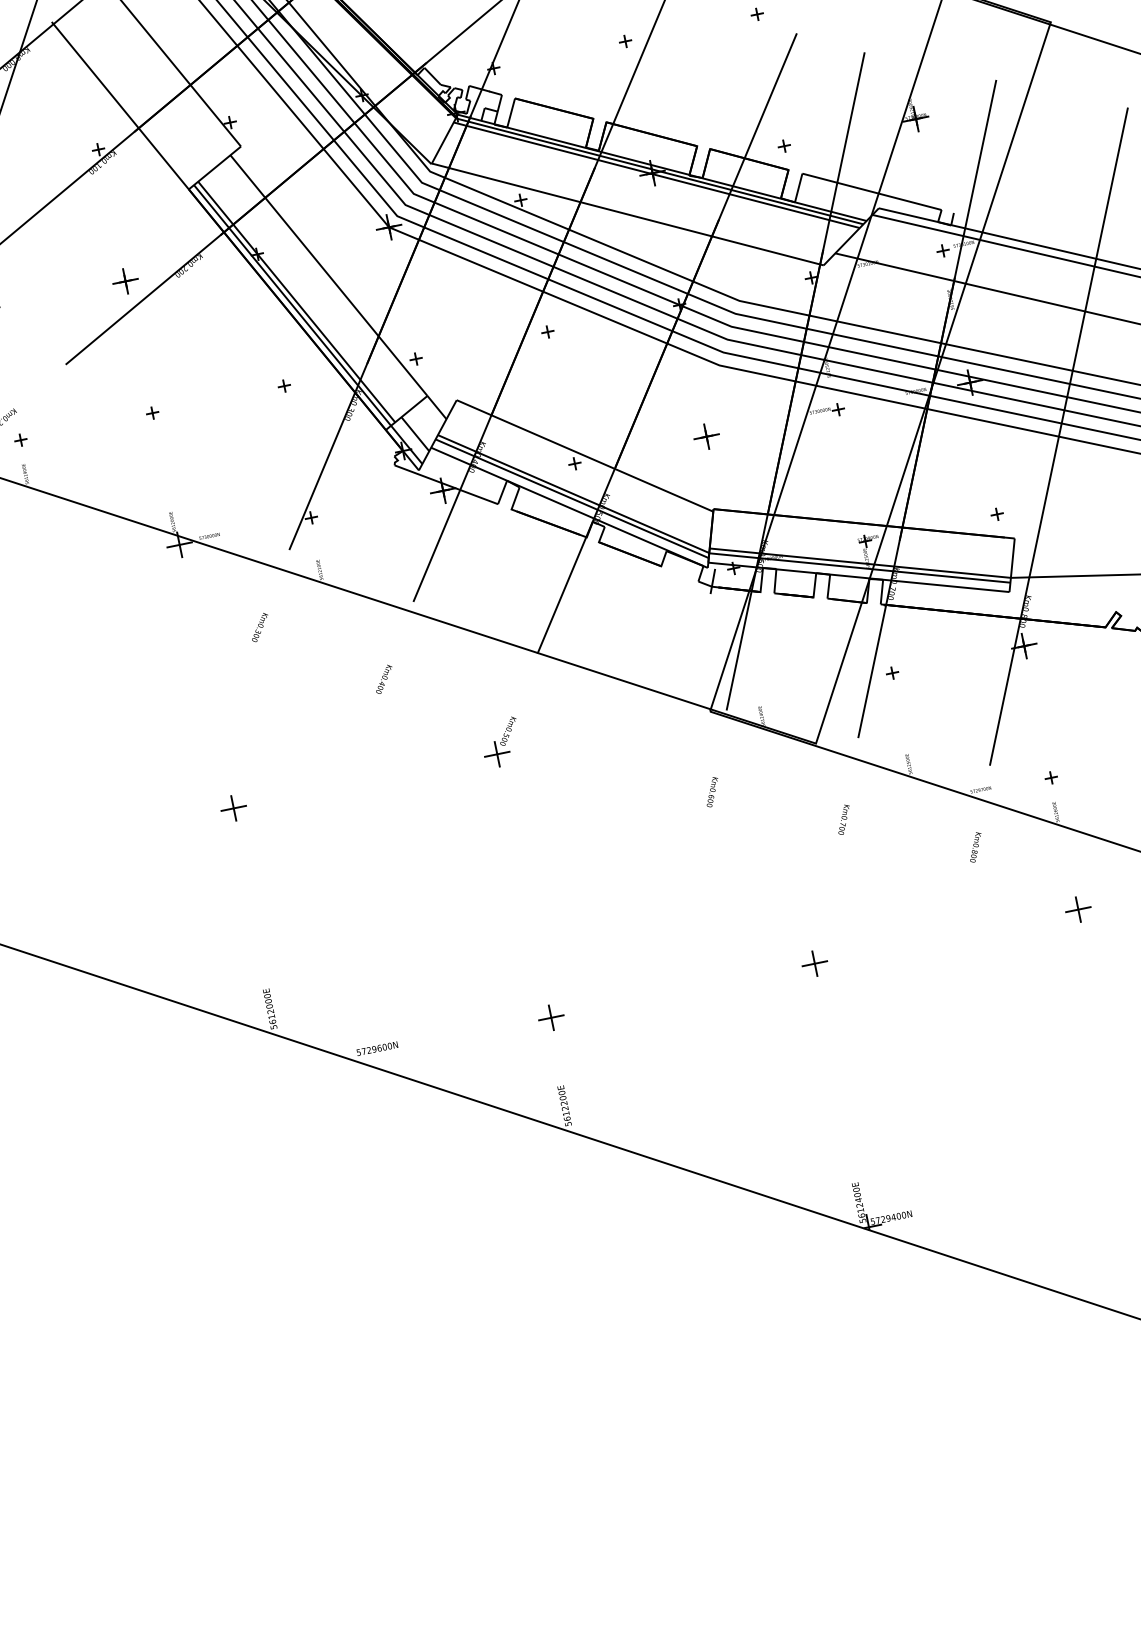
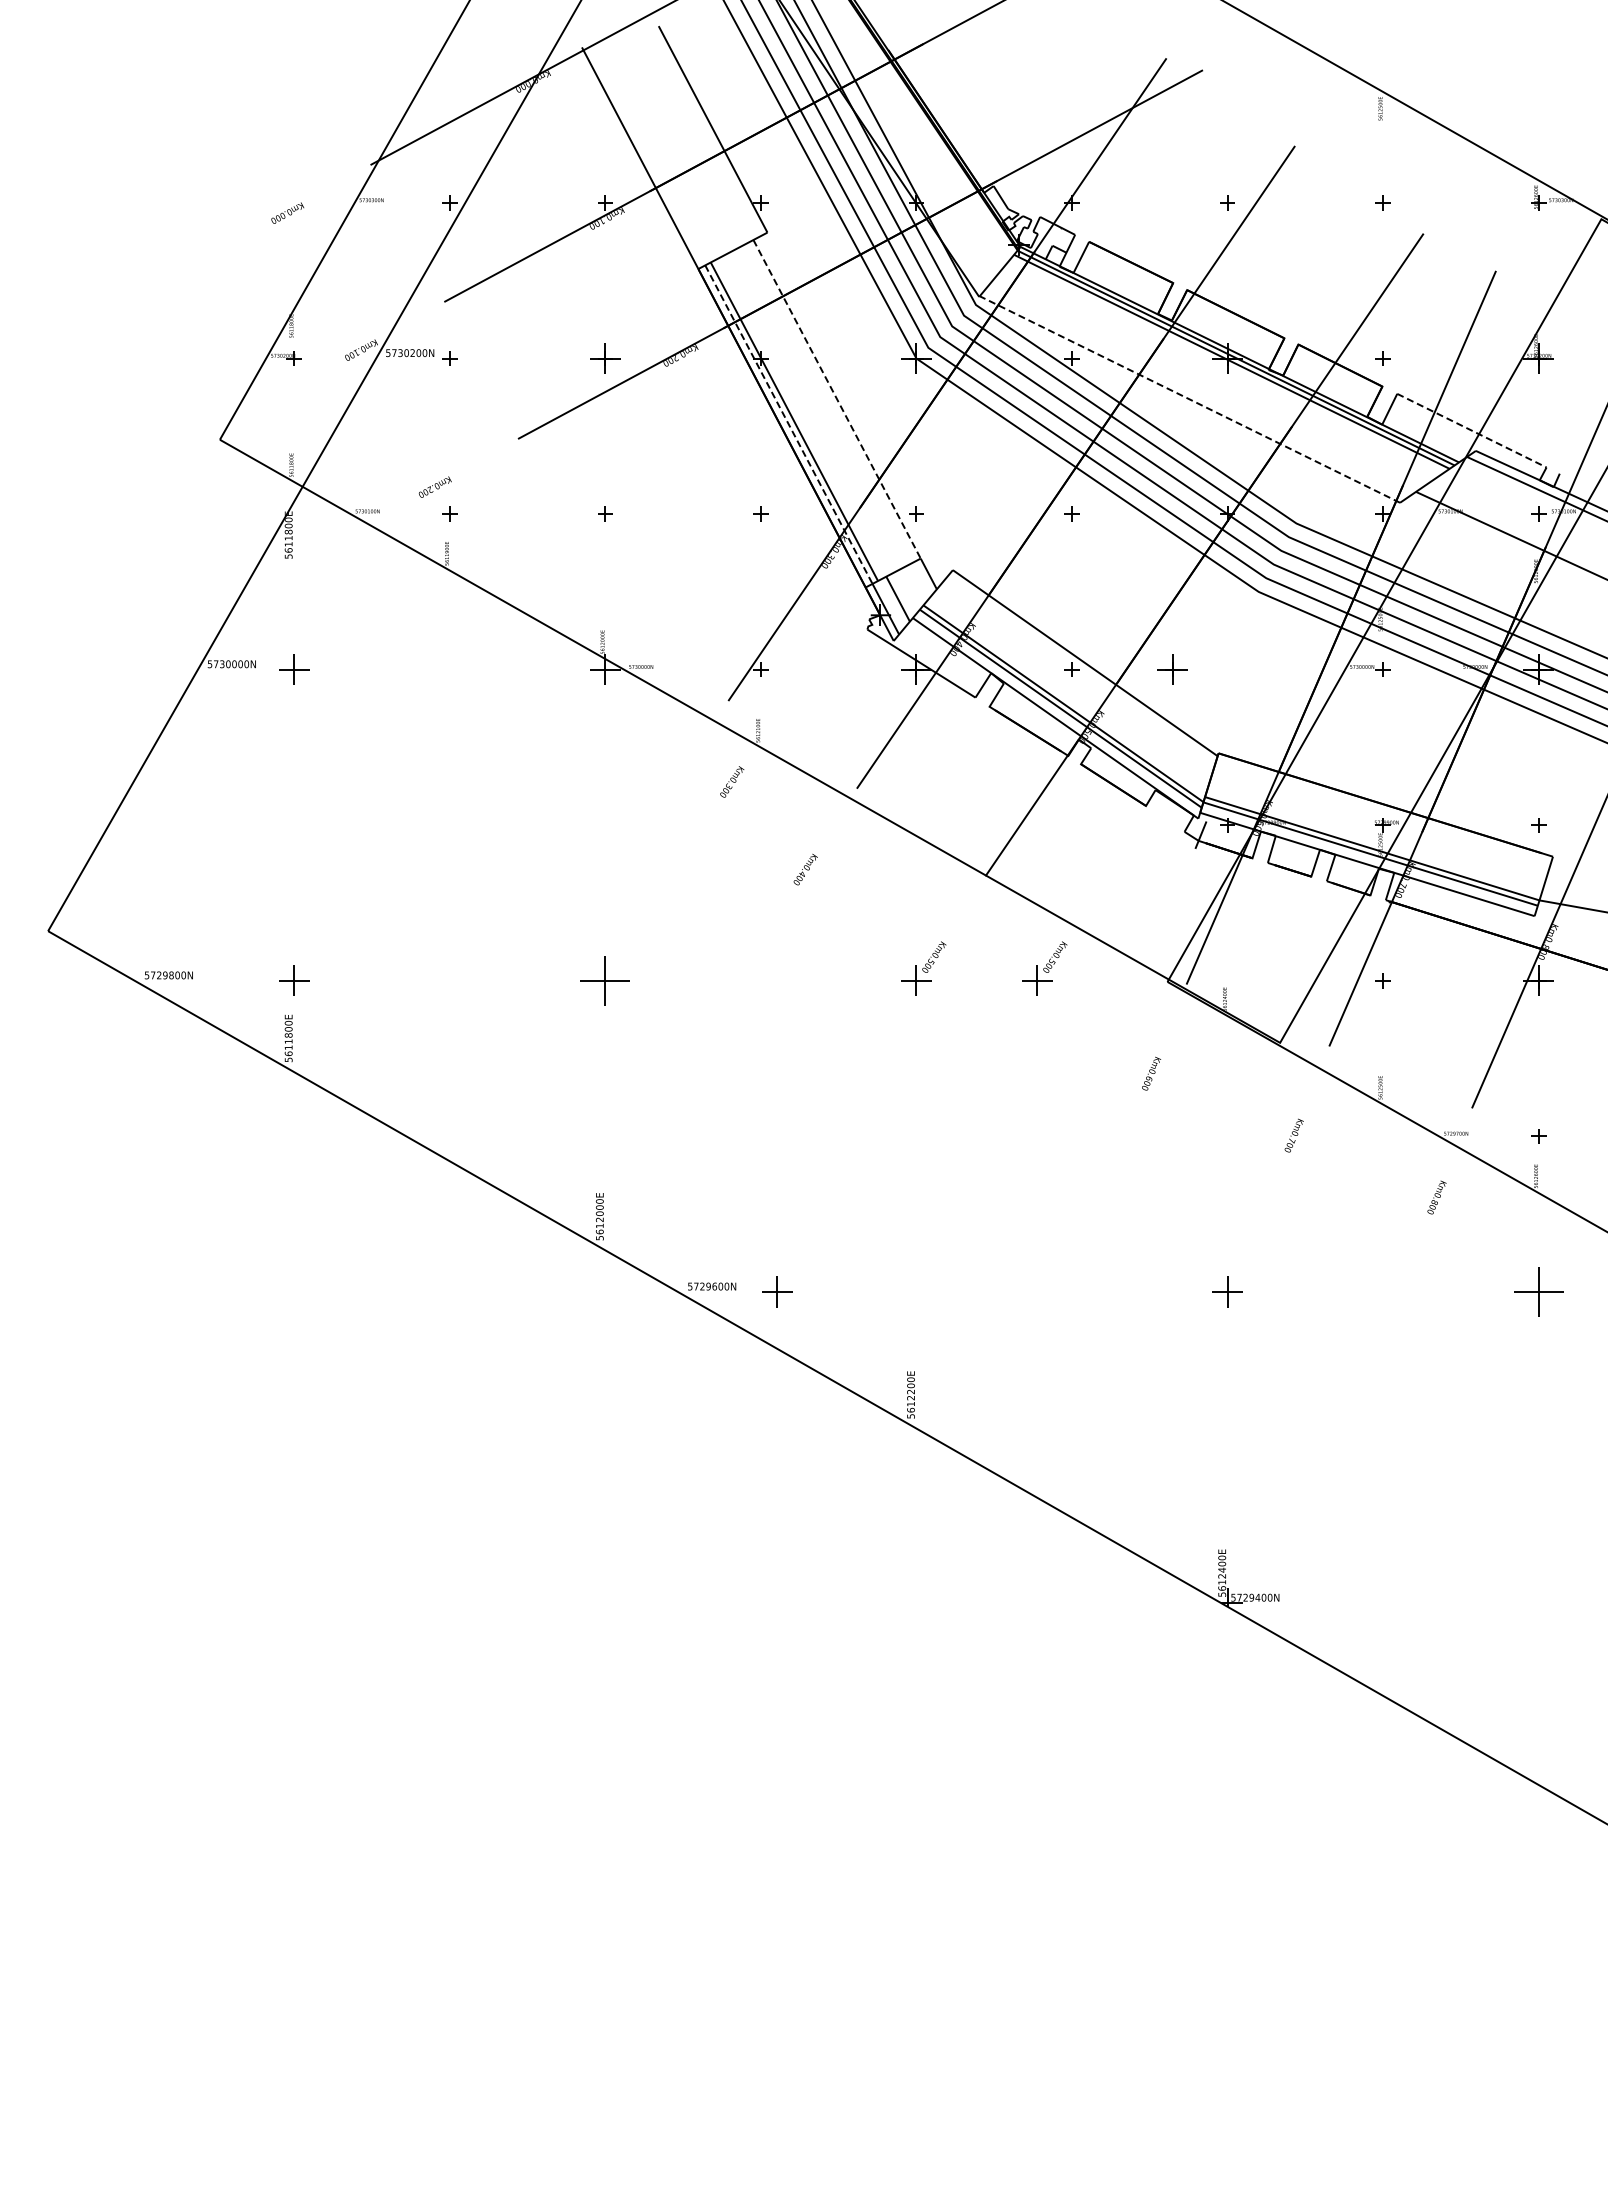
line: (872, 191) -> (1472, 430), solid -> dashed
line: (627, 214) -> (1189, 399), solid -> dashed
line: (329, 275) -> (837, 399), solid -> dashed
line: (292, 305) -> (788, 424), solid -> dashed
part: (706, 436) -> (1172, 669), moved
text: (260, 627) -> (732, 781), moved
part: (603, 721) -> (1044, 968), added
part: (233, 808) -> (605, 980), size x1.6
part: (1078, 909) -> (1538, 1291), size x1.6
part: (551, 1017) -> (777, 1291), moved

